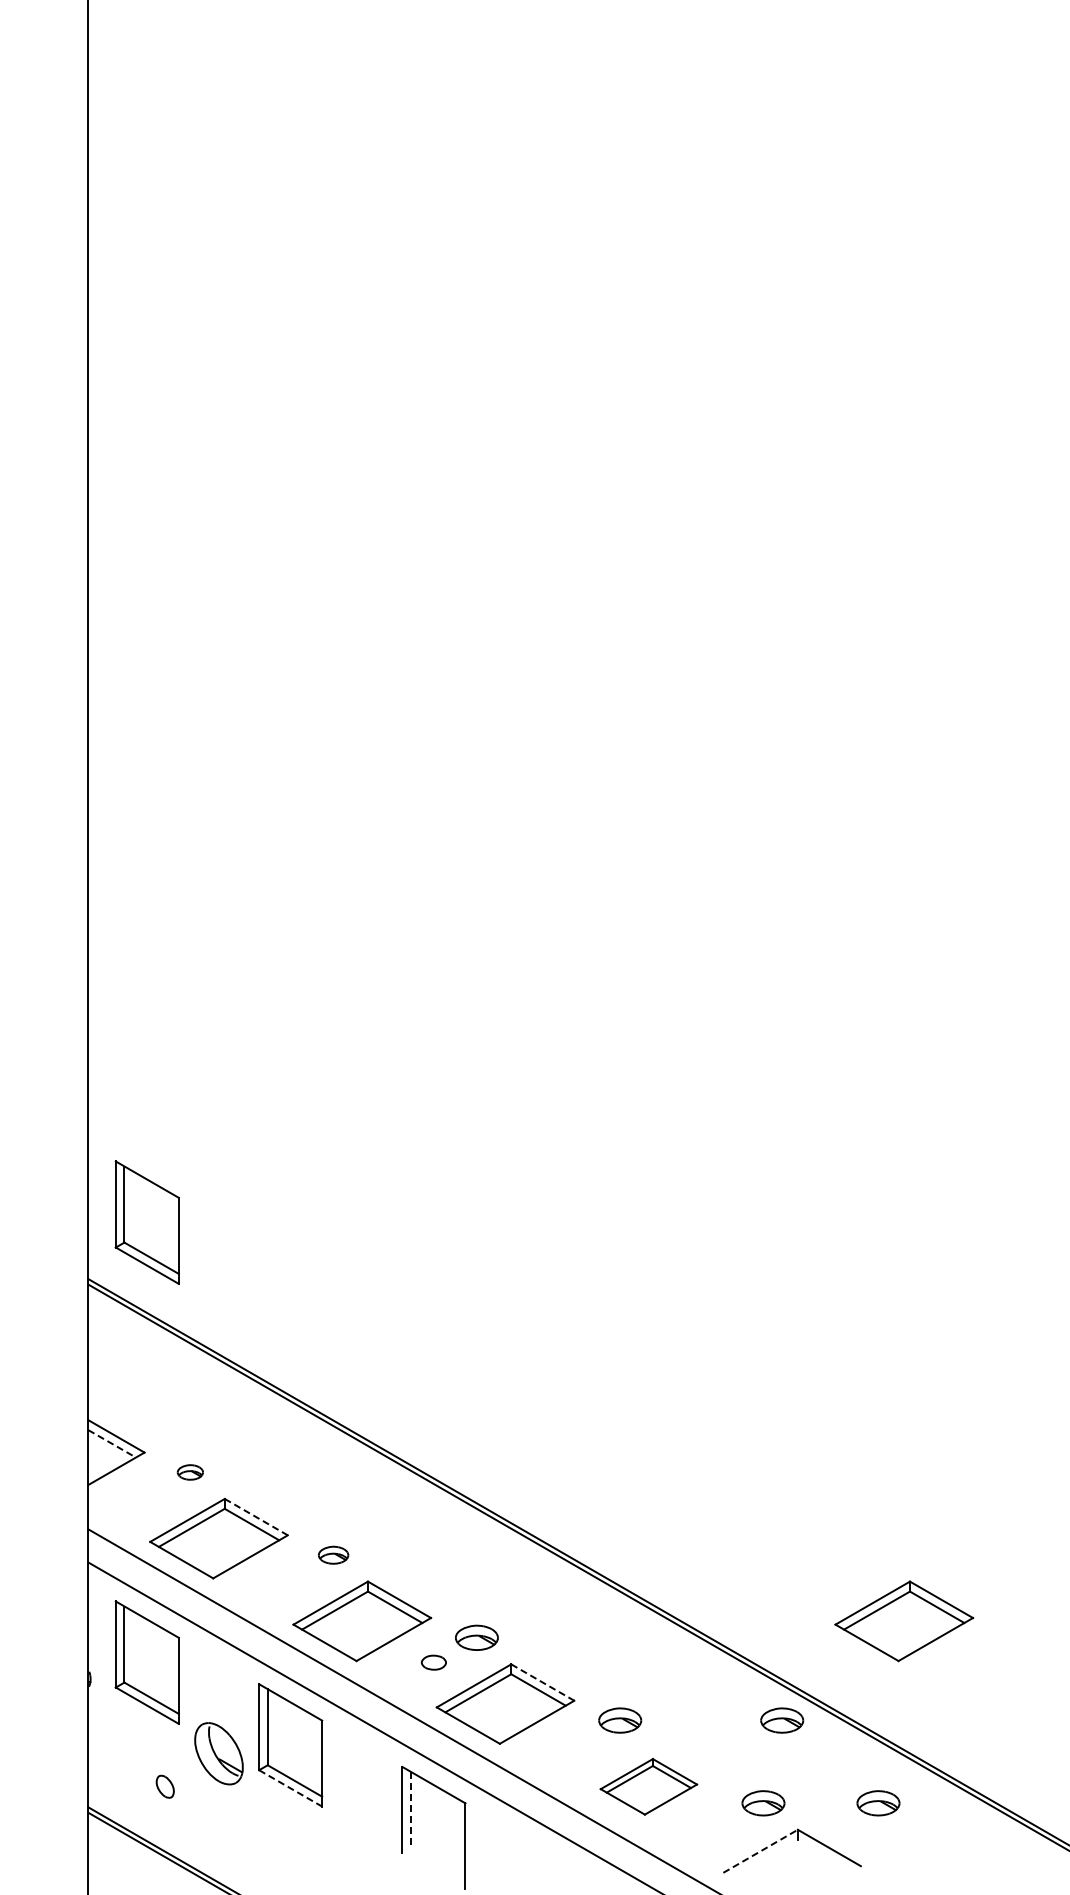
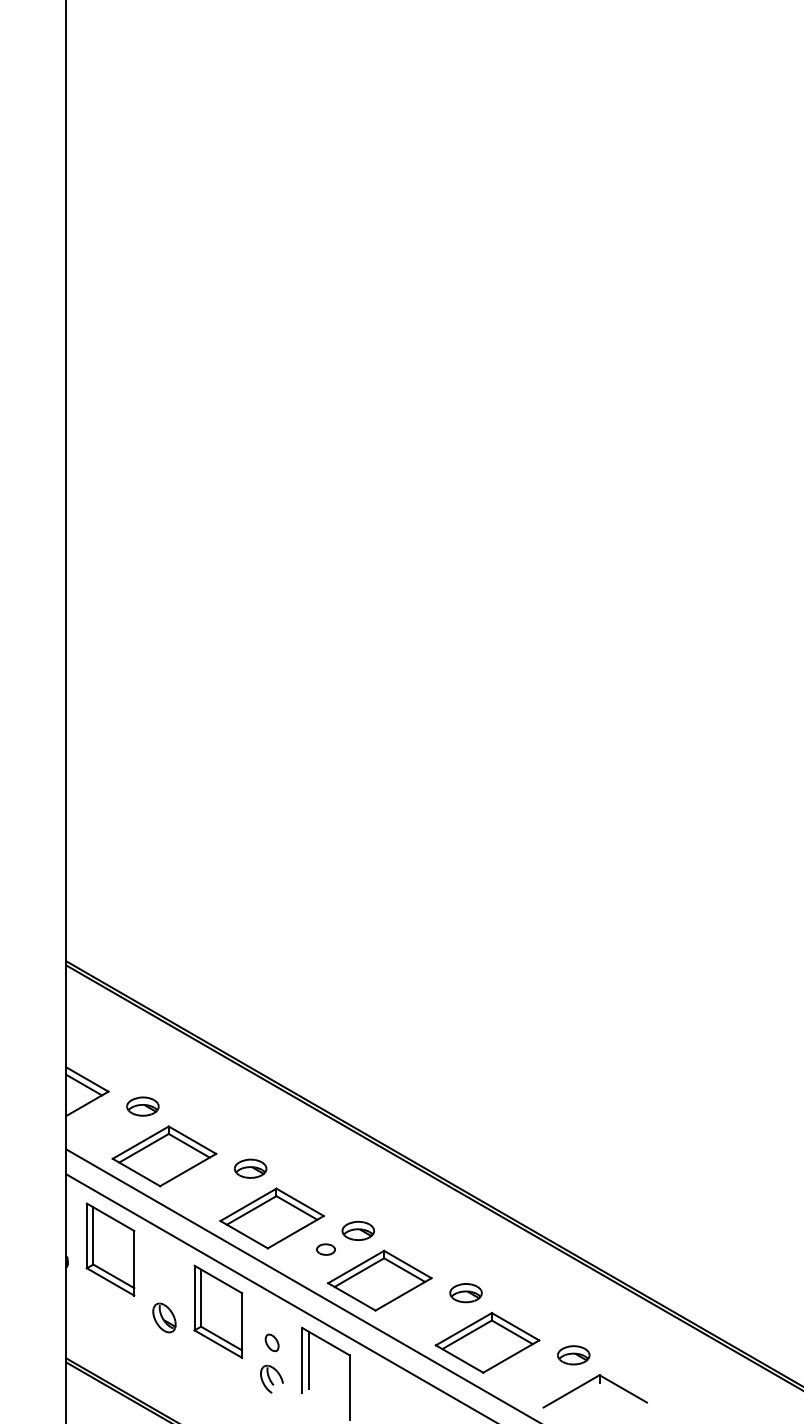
part: (146, 1222) -> (109, 918), removed
line: (112, 1444) -> (84, 1085), dashed -> solid
part: (190, 1472) -> (143, 1106), size x1.67
line: (256, 1517) -> (192, 1140), dashed -> solid
part: (333, 1555) -> (250, 1169), size x1.43
part: (904, 1621) -> (679, 1218), removed
line: (543, 1682) -> (408, 1264), dashed -> solid
part: (782, 1720) -> (588, 1293), removed
part: (218, 1753) -> (164, 1317), size x0.62
part: (164, 1786) -> (271, 1342), moved
part: (648, 1786) -> (487, 1342), size x1.43
line: (291, 1788) -> (218, 1344), dashed -> solid
part: (878, 1803) -> (660, 1355), removed
line: (411, 1810) -> (309, 1360), dashed -> solid
part: (361, 1835) -> (271, 1379), added
line: (761, 1851) -> (572, 1391), dashed -> solid

